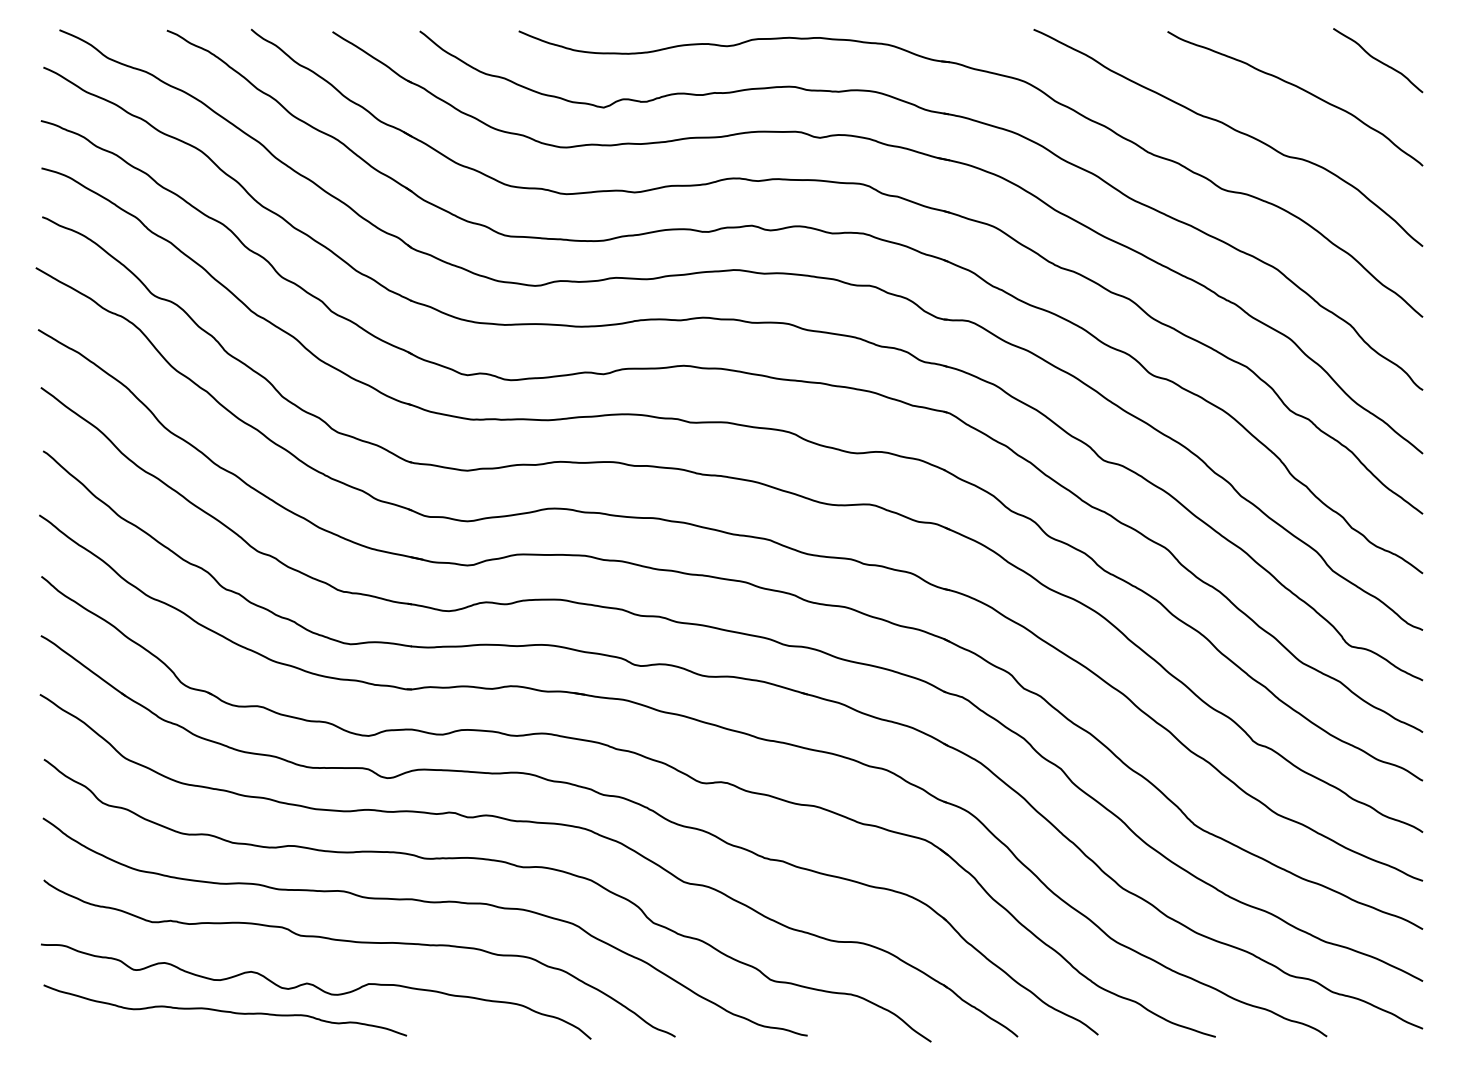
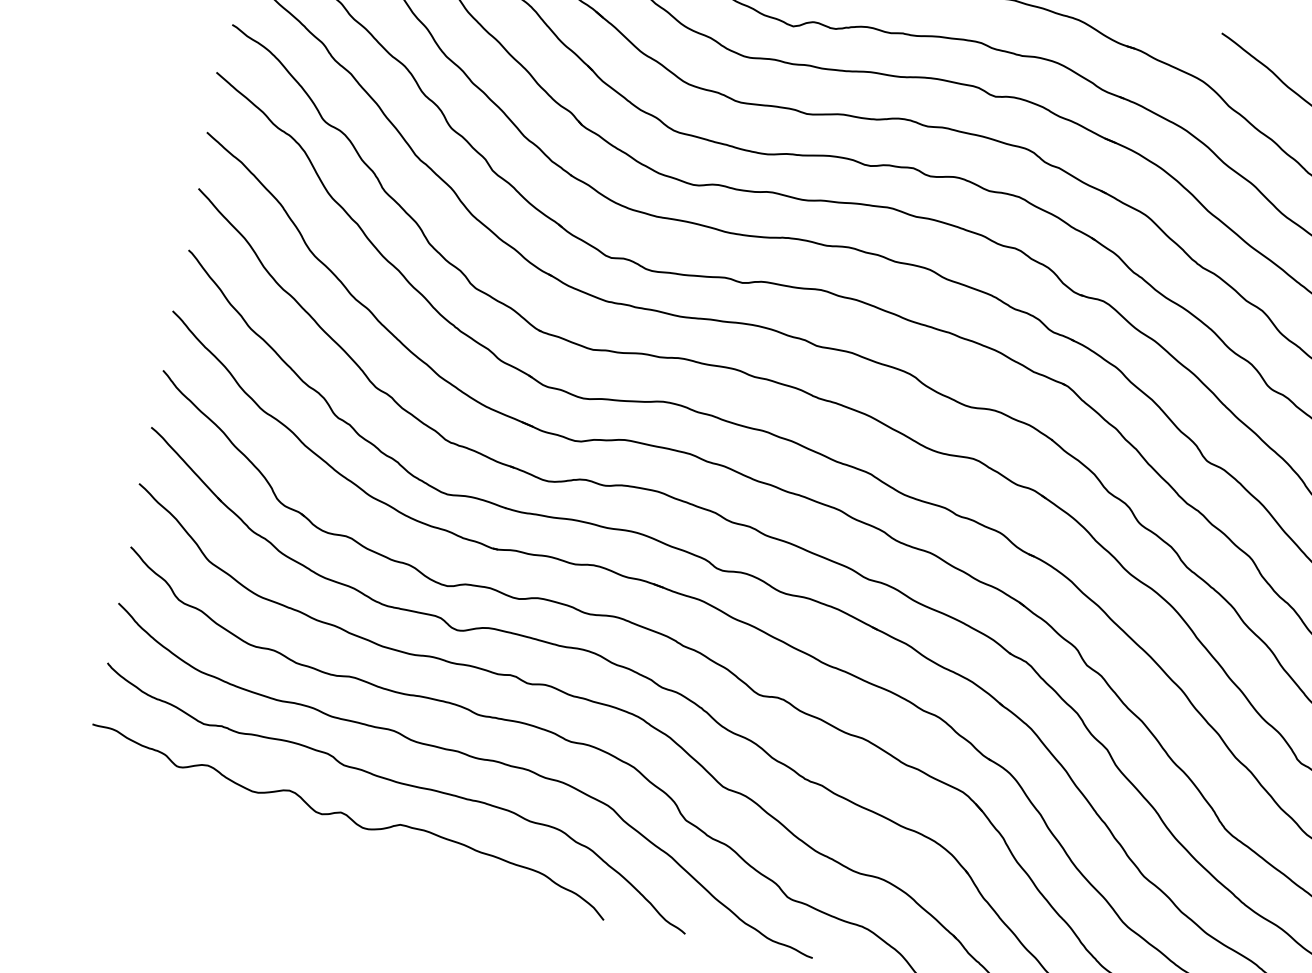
curve: (225, 1010) -> (257, 822), removed

